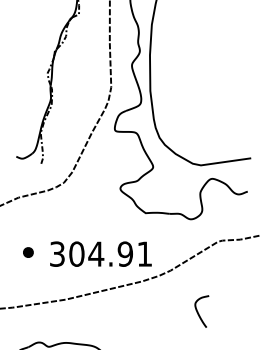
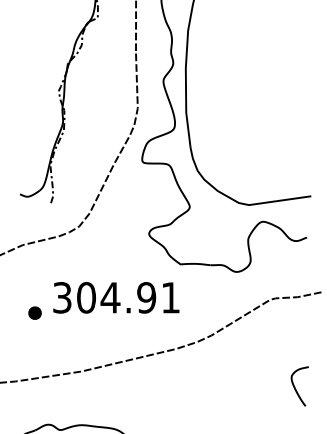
text: (100, 253) -> (115, 296), moved
curve: (199, 313) -> (296, 388), moved

